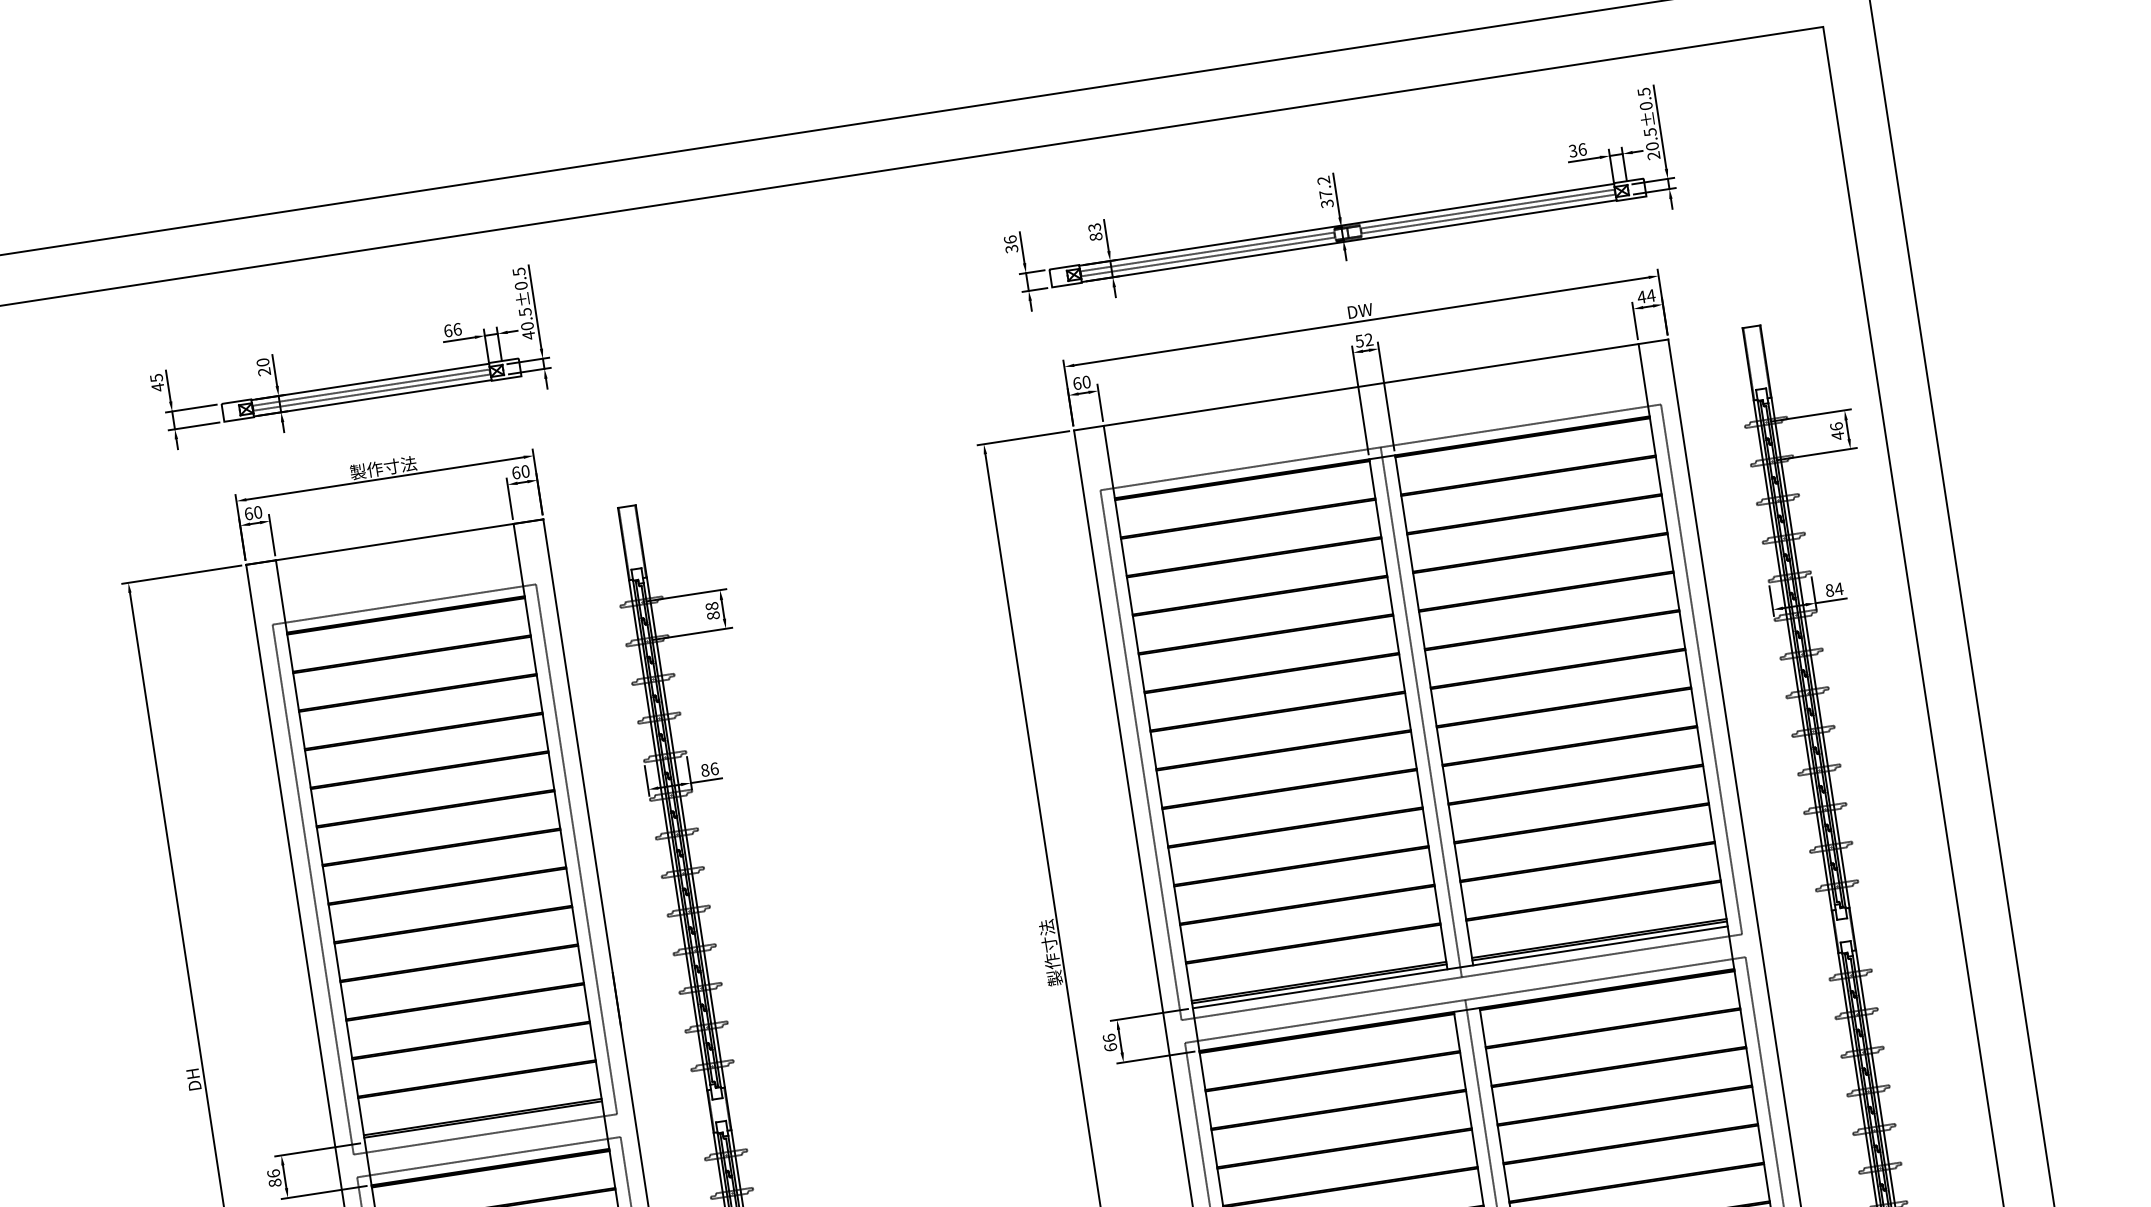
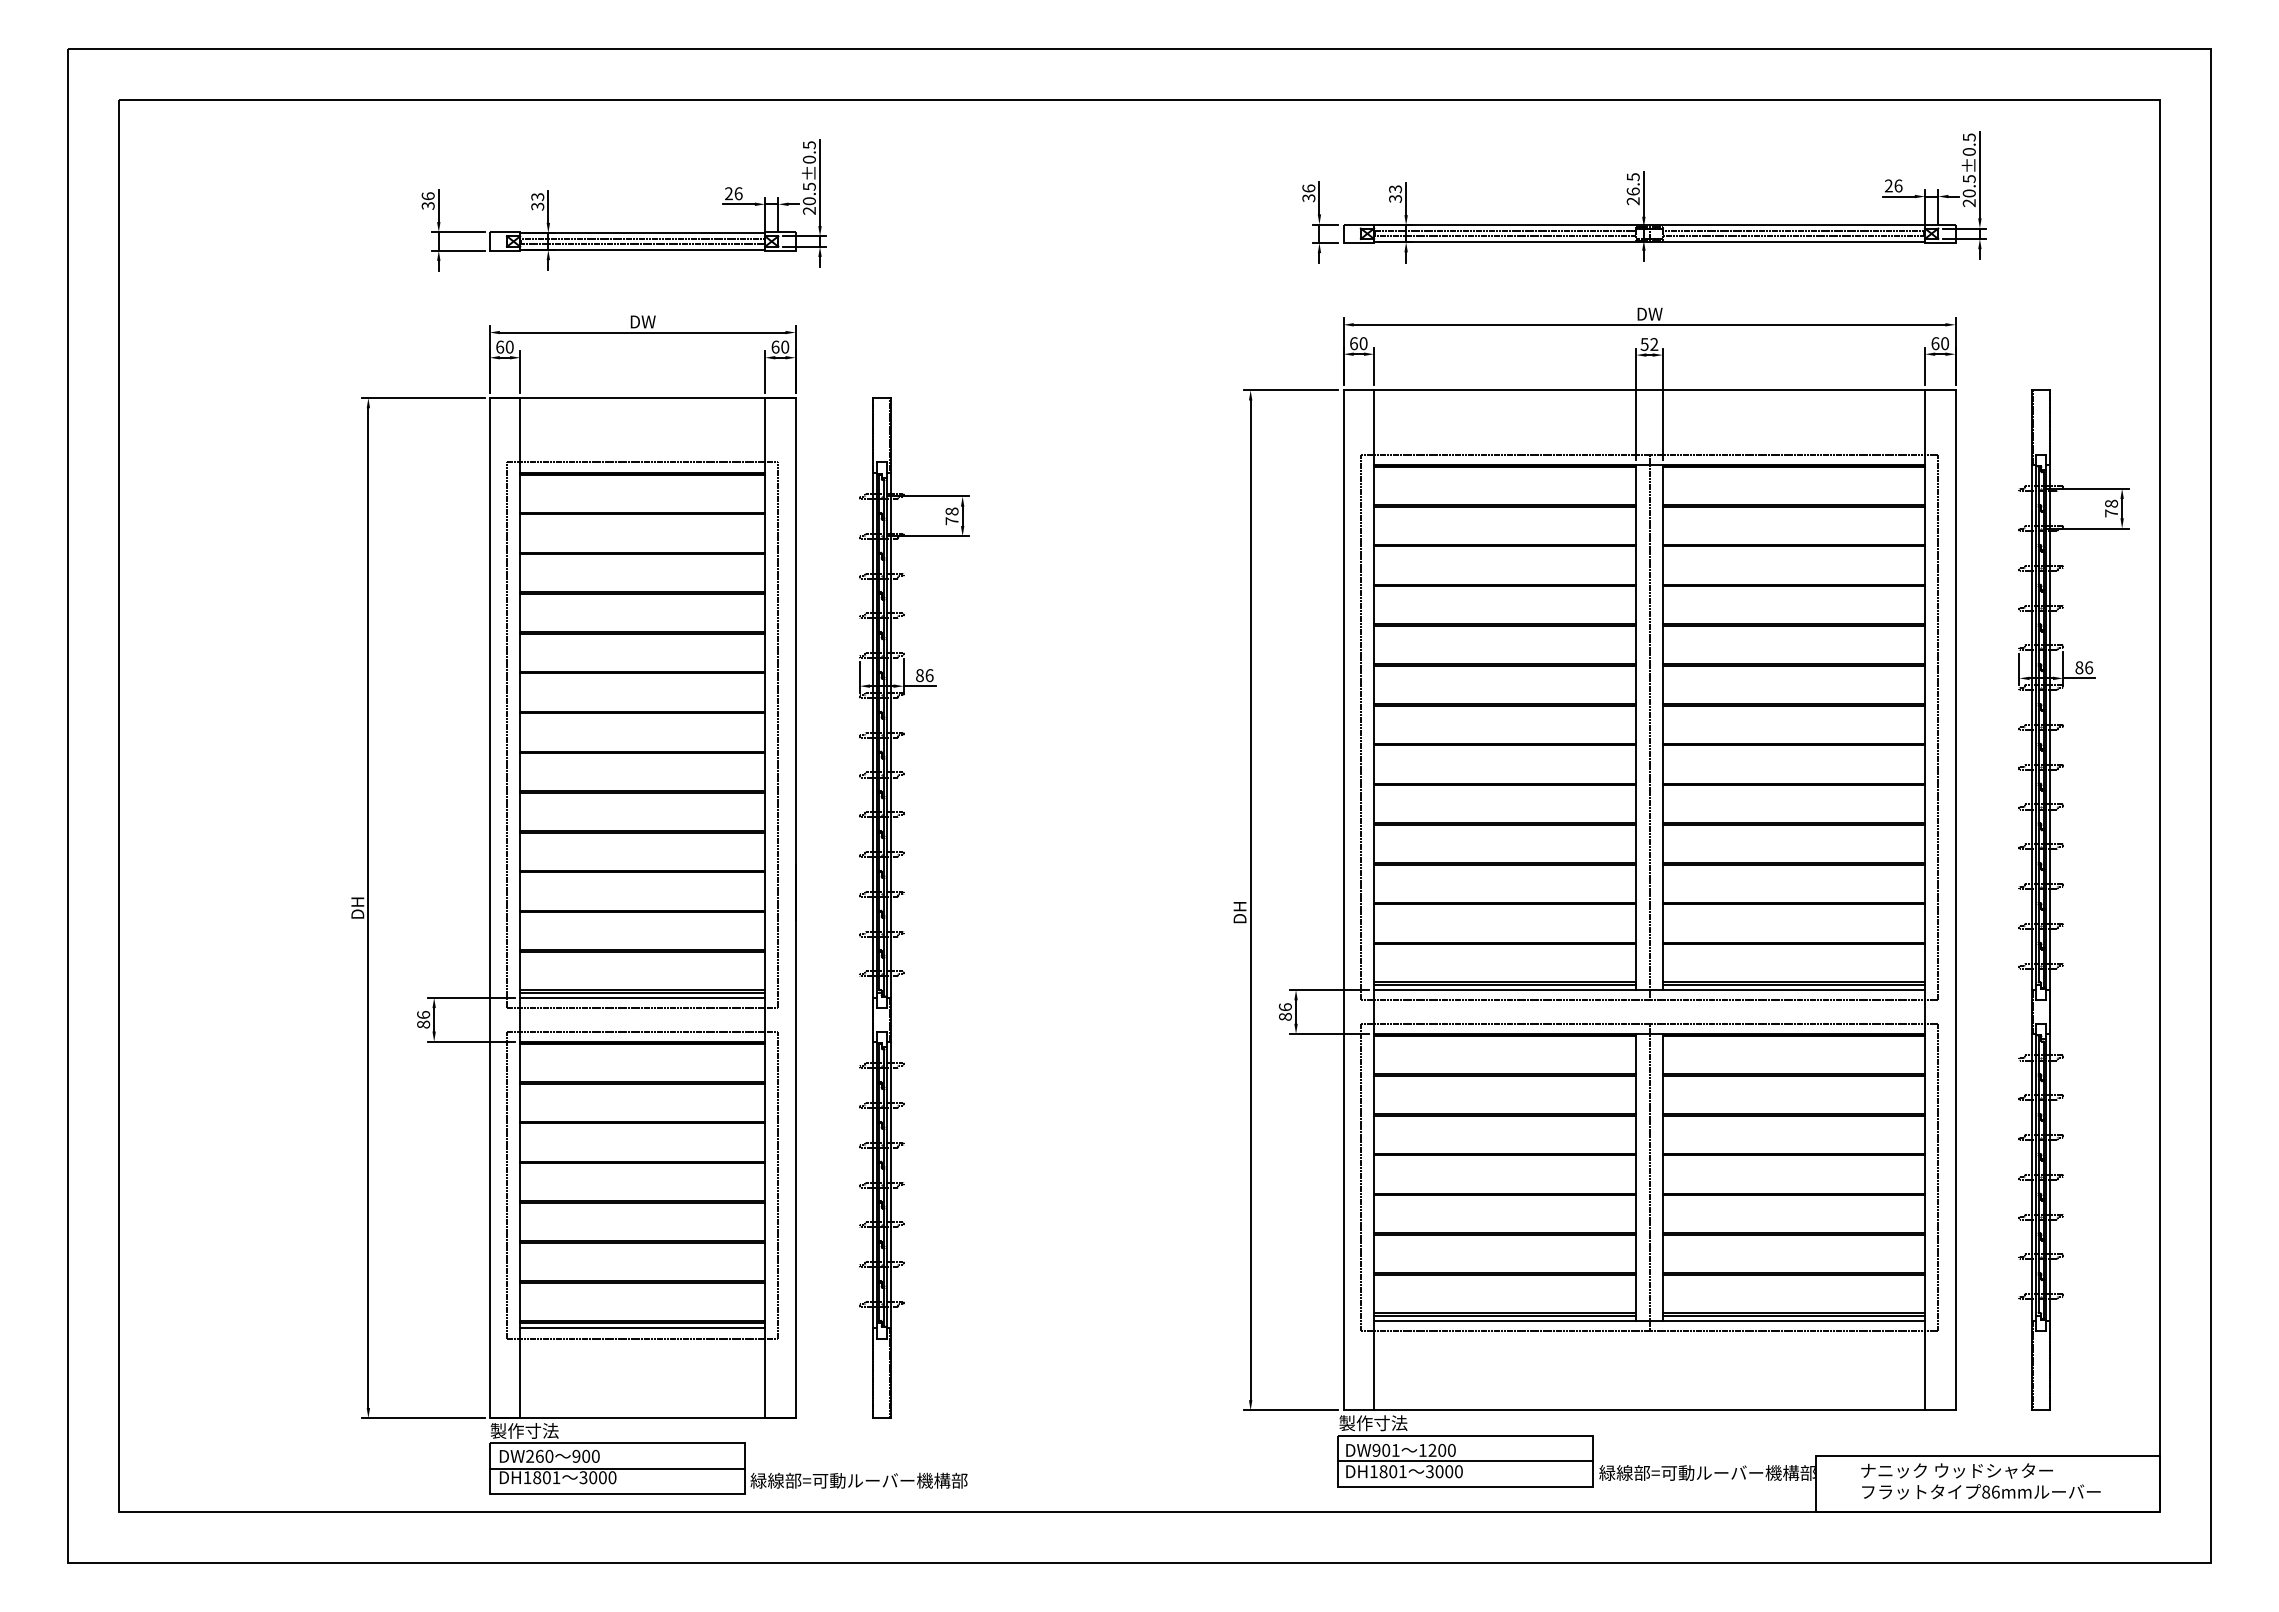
text: (1572, 151) -> (1888, 186), 36 -> 26
text: (1324, 192) -> (1632, 189), 37.2 -> 26.5
text: (1096, 236) -> (1395, 198), 83 -> 33
text: (1646, 296) -> (1940, 343), 44 -> 60
text: (447, 330) -> (728, 193), 66 -> 26
text: (527, 335) -> (808, 210), 40.5±0.5 -> 20.5±0.5
text: (263, 366) -> (537, 201), 20 -> 33
text: (156, 383) -> (427, 201), 45 -> 36
text: (1837, 431) -> (2111, 508), 46 -> 78
text: (383, 467) -> (642, 321), 製作寸法 -> DW
text: (1838, 588) -> (2088, 667), 84 -> 86
text: (712, 616) -> (951, 521), 88 -> 78
text: (1050, 952) -> (1239, 912), 製作寸法 -> DH
text: (1109, 1047) -> (1284, 1016), 66 -> 86
line: (483, 1124) -> (642, 997), added

